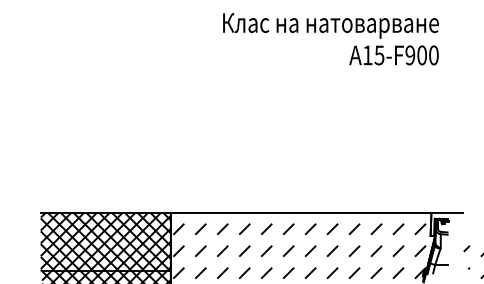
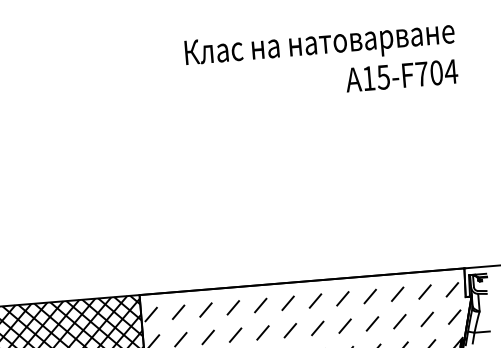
text: (422, 55) -> (437, 73), A15-F900 -> A15-F704

